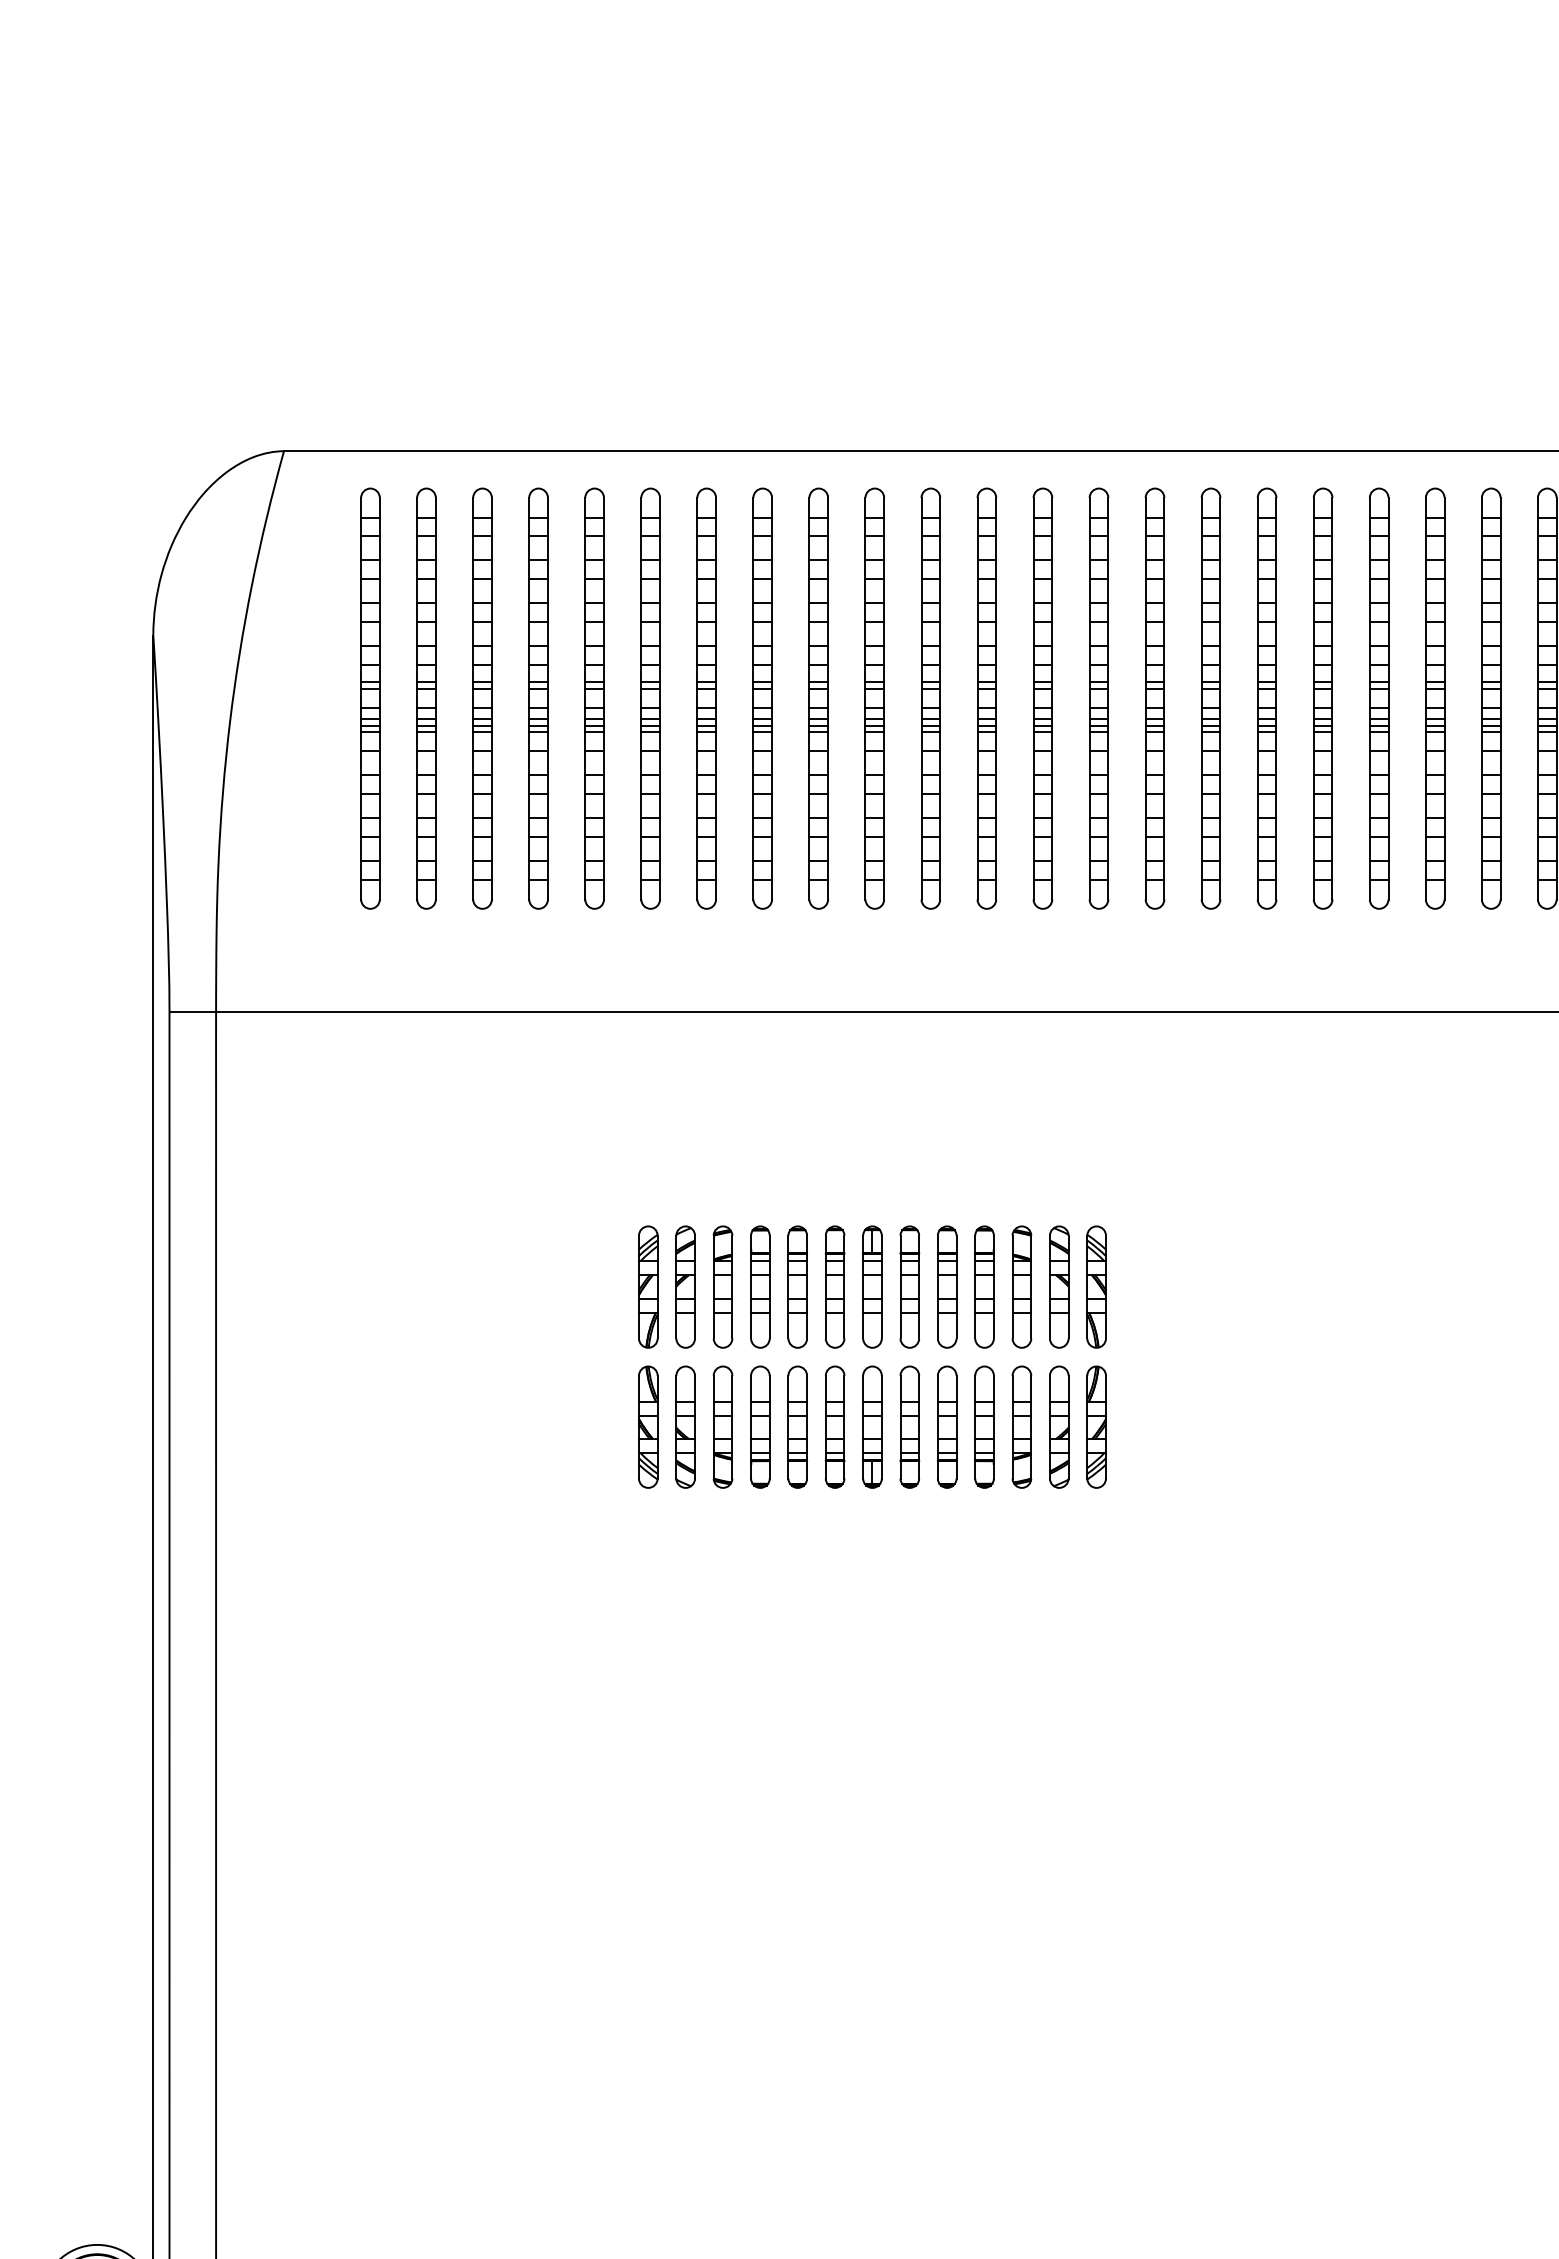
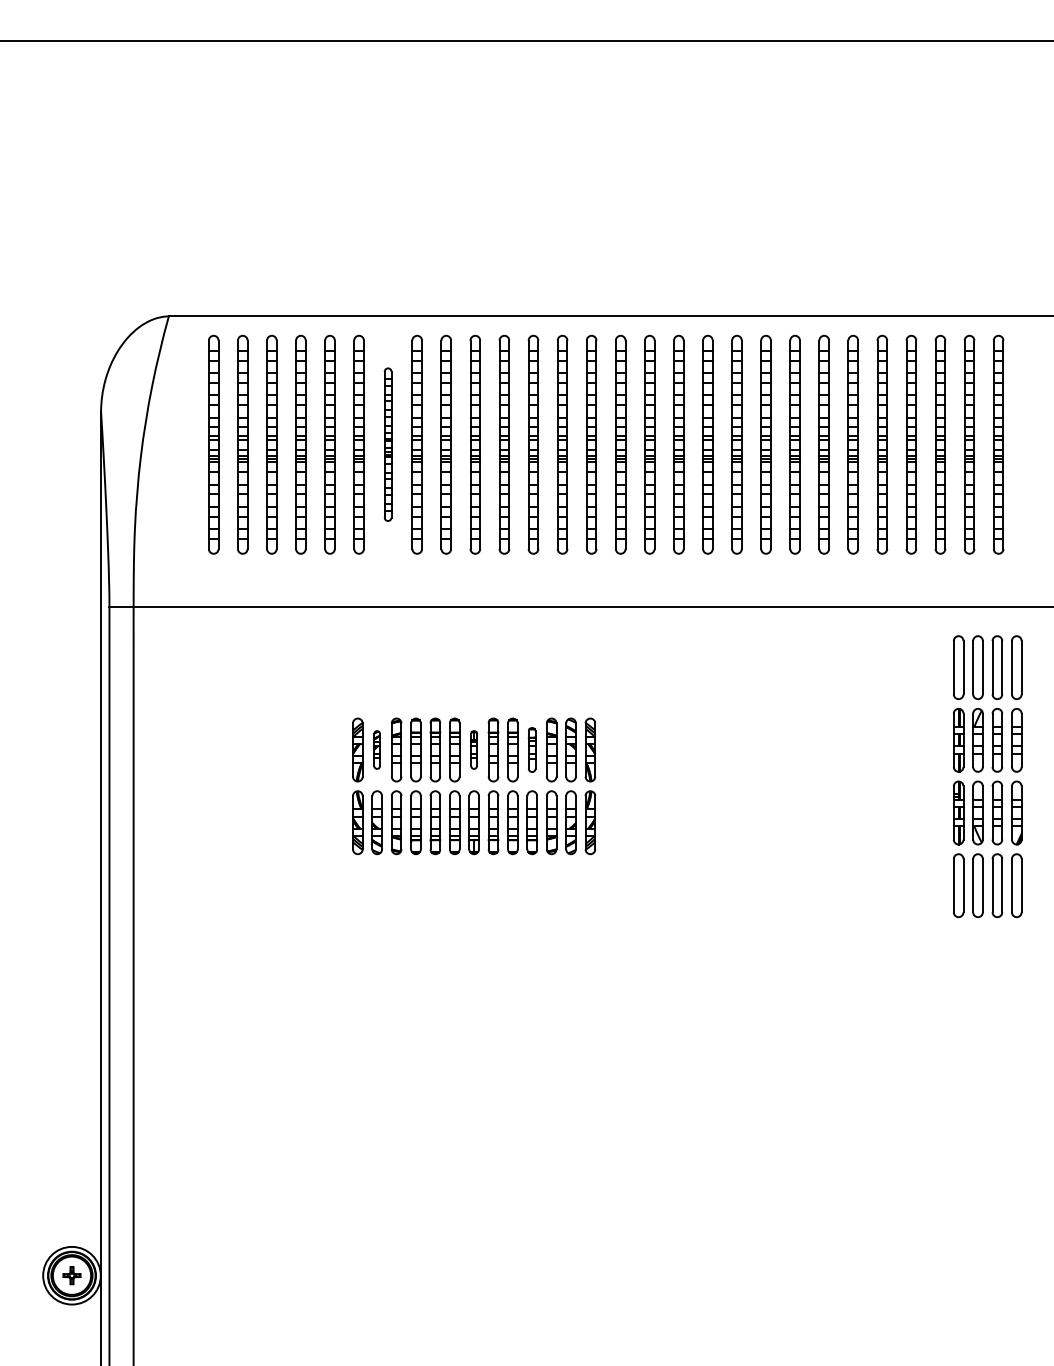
part: (705, 698) -> (387, 444), size x0.7
part: (684, 1286) -> (376, 749), size x0.6
part: (871, 1286) -> (473, 749), size x0.6
part: (983, 1286) -> (531, 749), size x0.7

